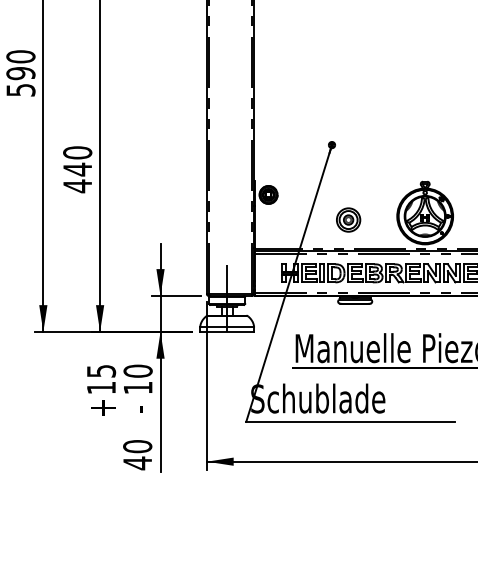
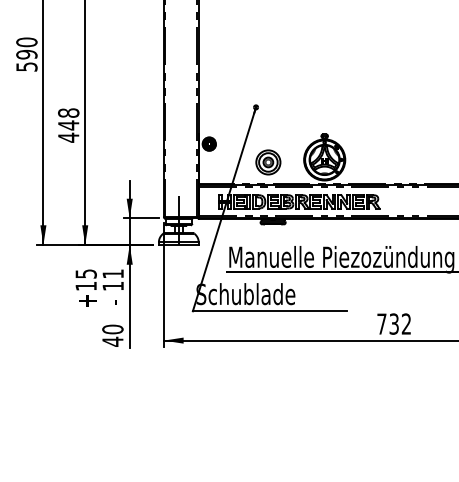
text: (77, 152) -> (68, 112), 440 -> 448
part: (347, 219) -> (267, 162), size x1.4
text: (137, 370) -> (112, 273), 10 -> 11

